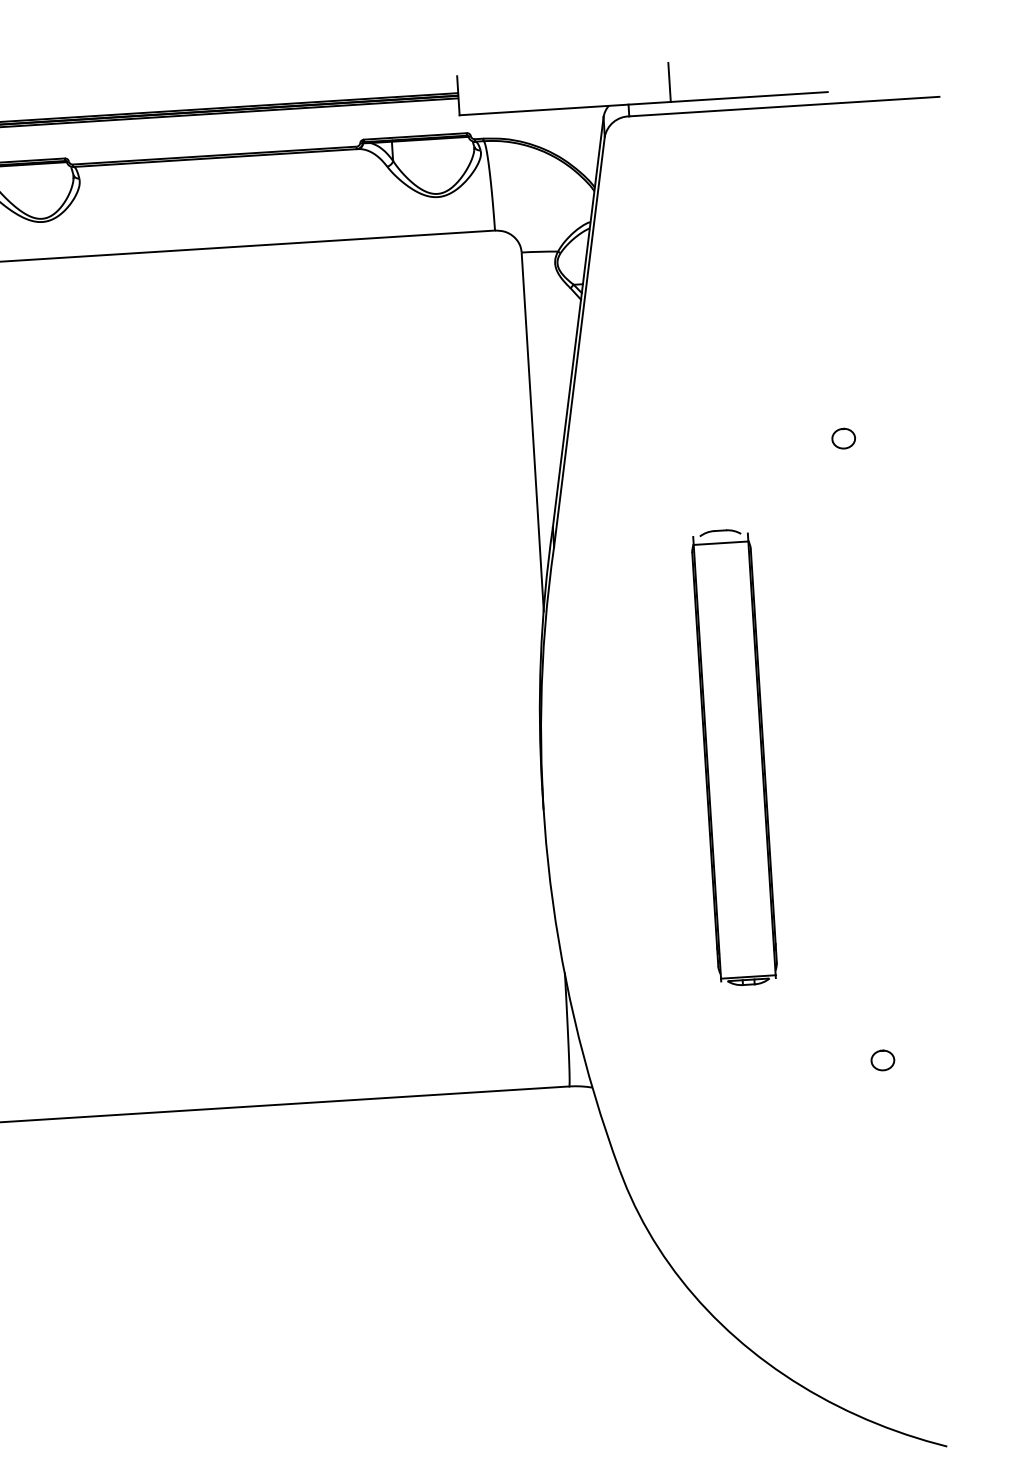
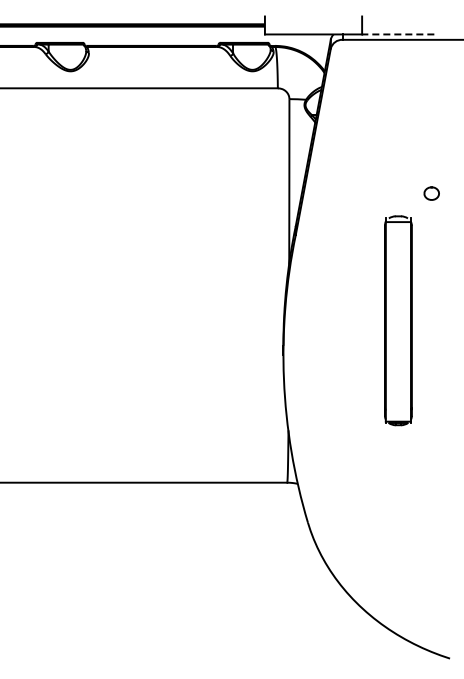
line: (747, 97) -> (397, 34), solid -> dashed
part: (843, 438) -> (431, 193), size x1.4
part: (734, 757) -> (398, 320), moved
part: (882, 1059) -> (431, 479), removed

